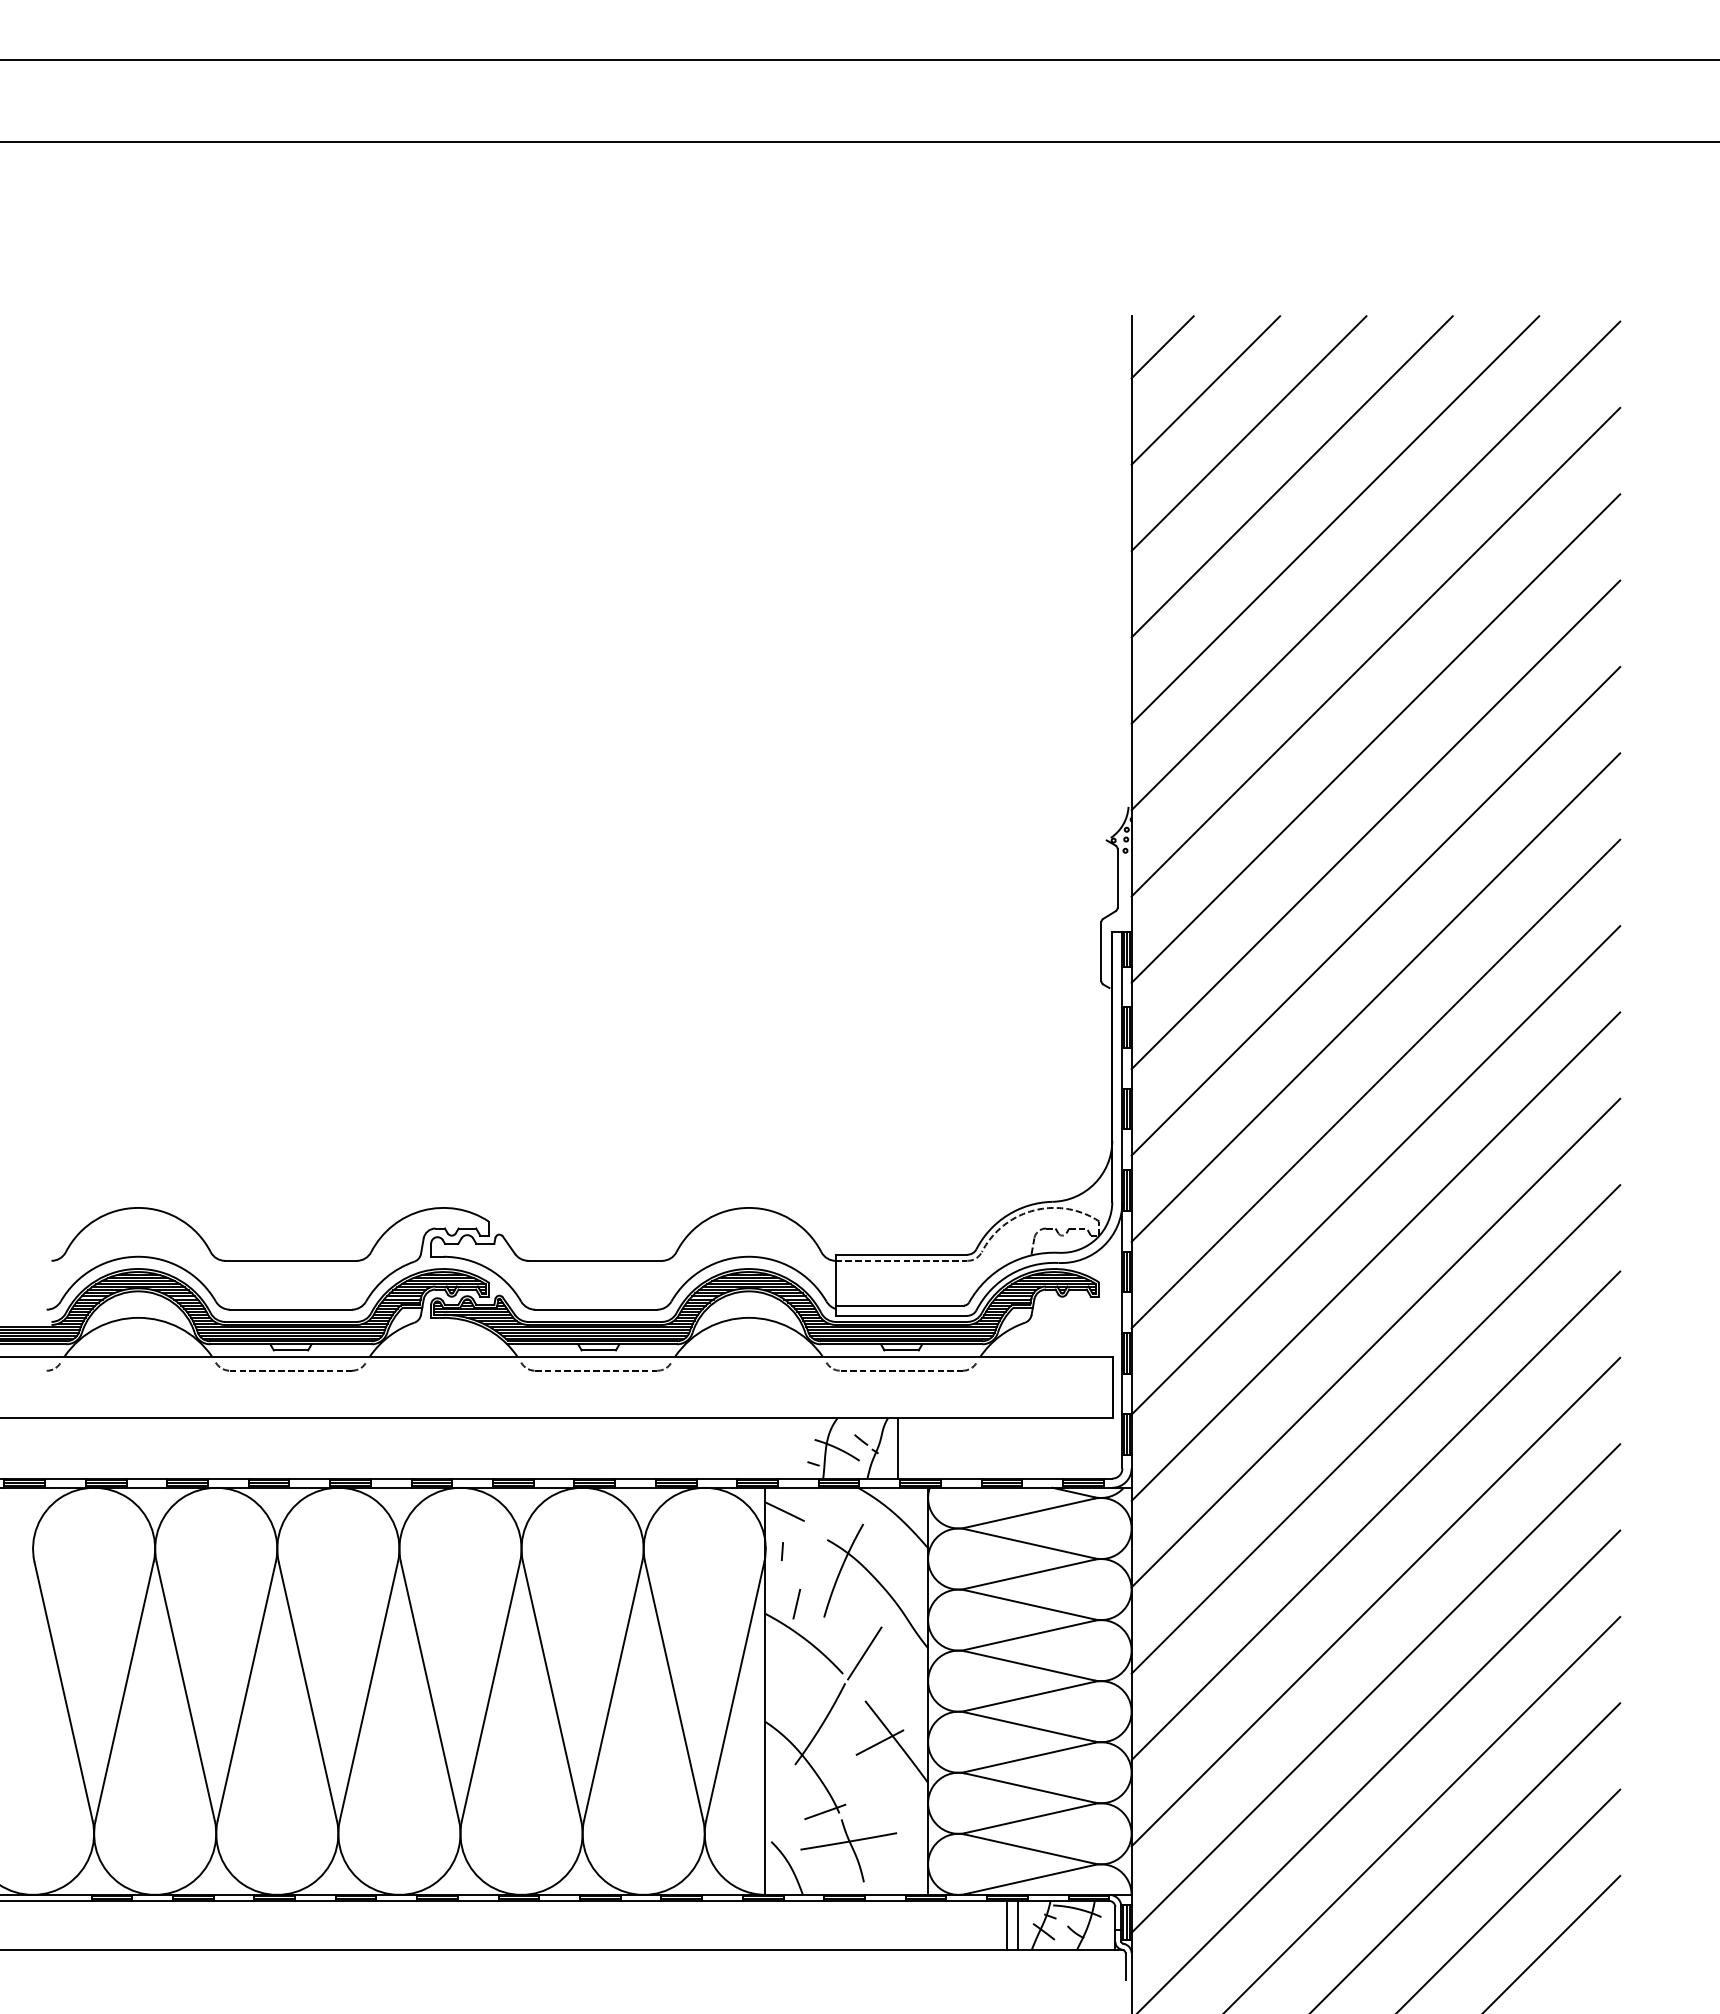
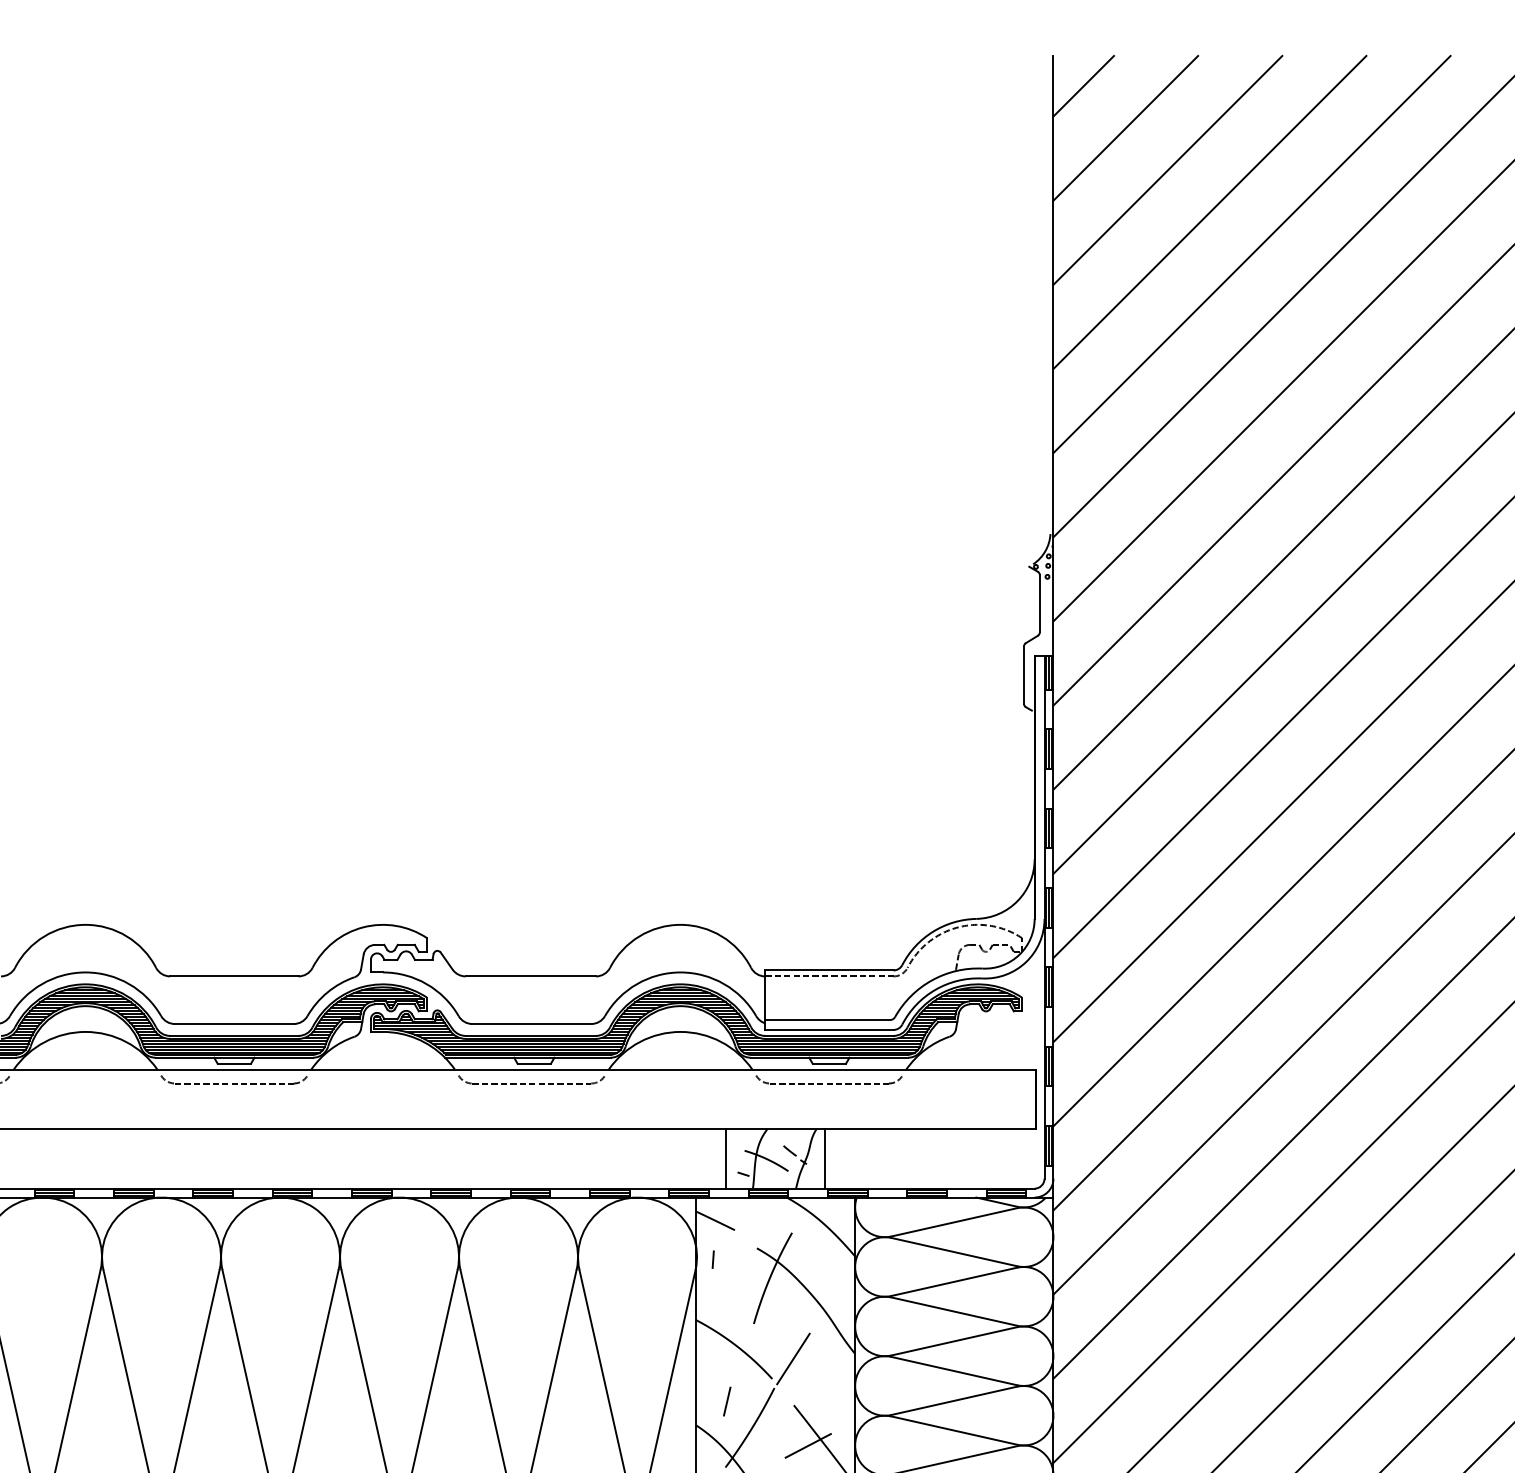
line: (795, 1447) -> (725, 1158), added
line: (796, 1604) -> (726, 1401), moved

